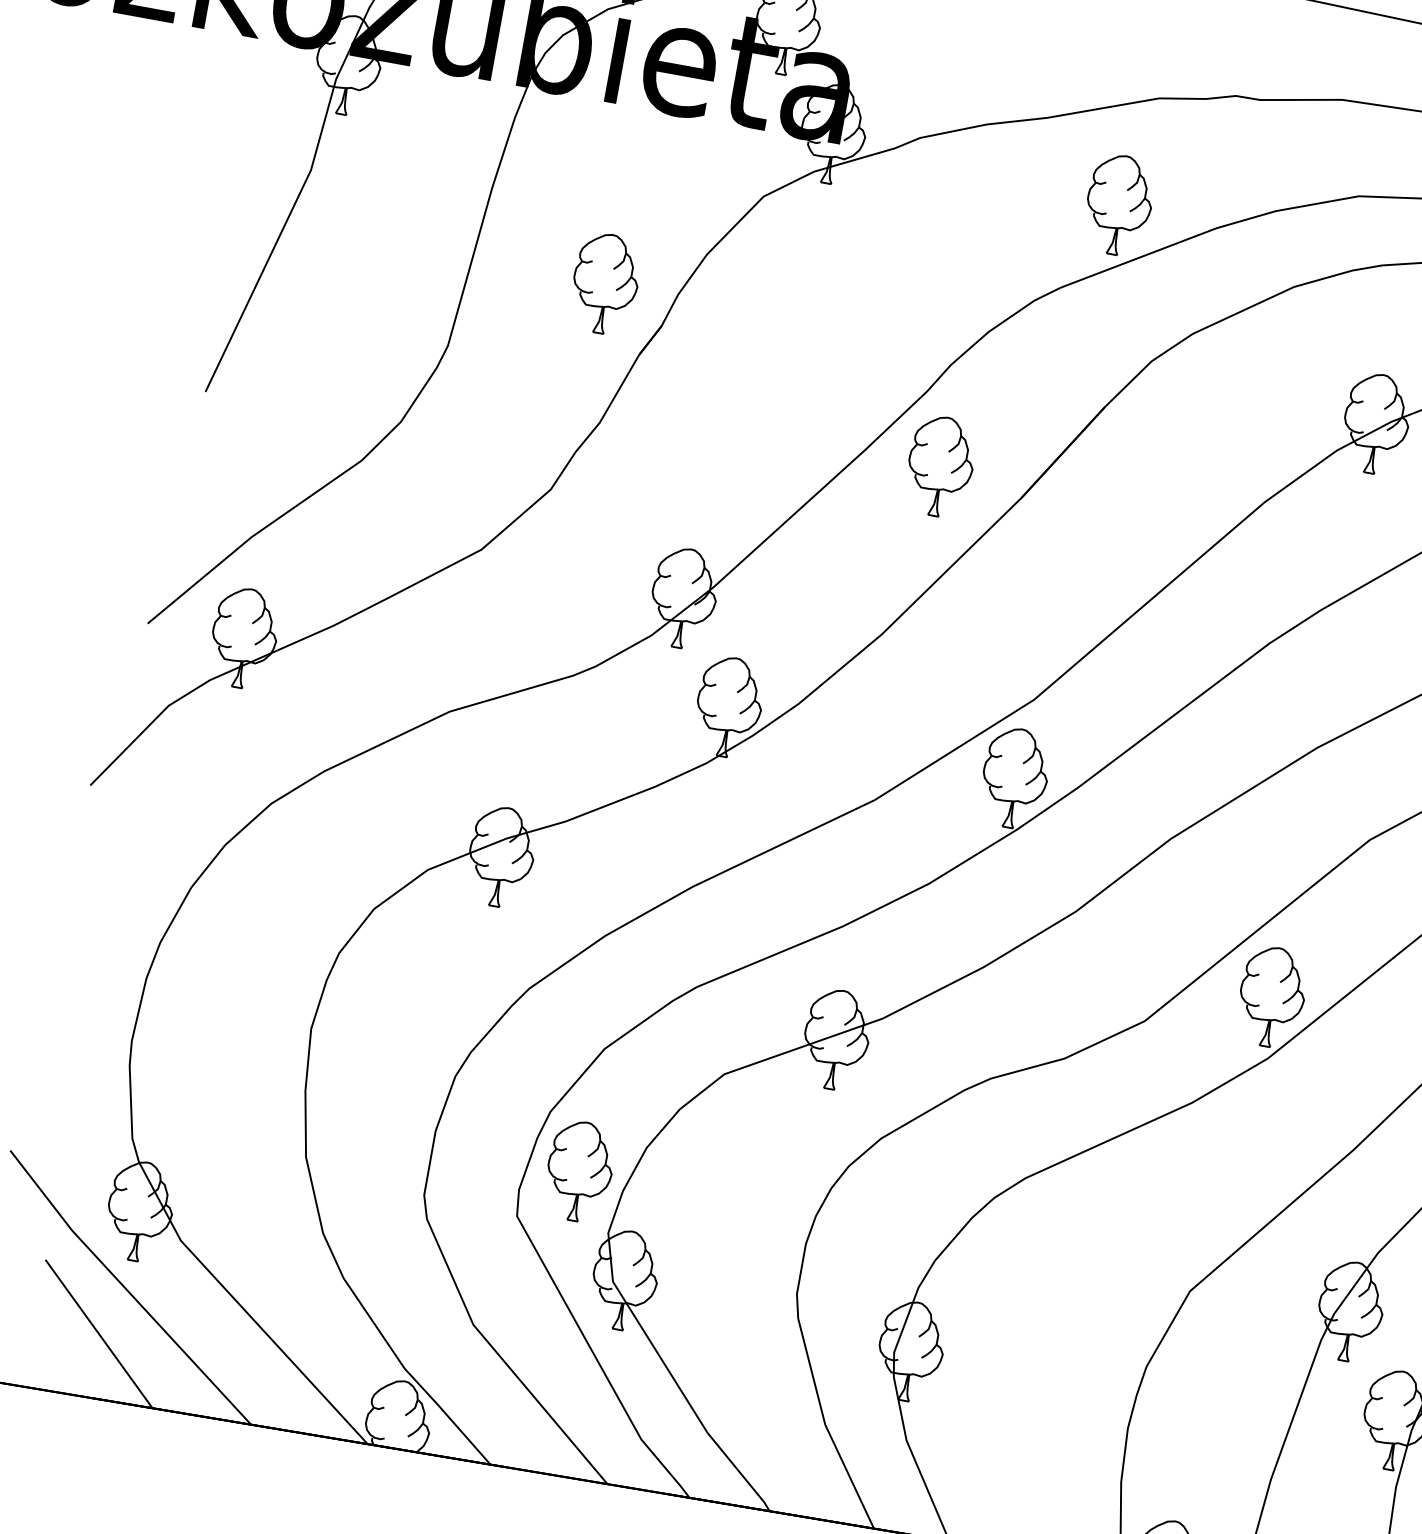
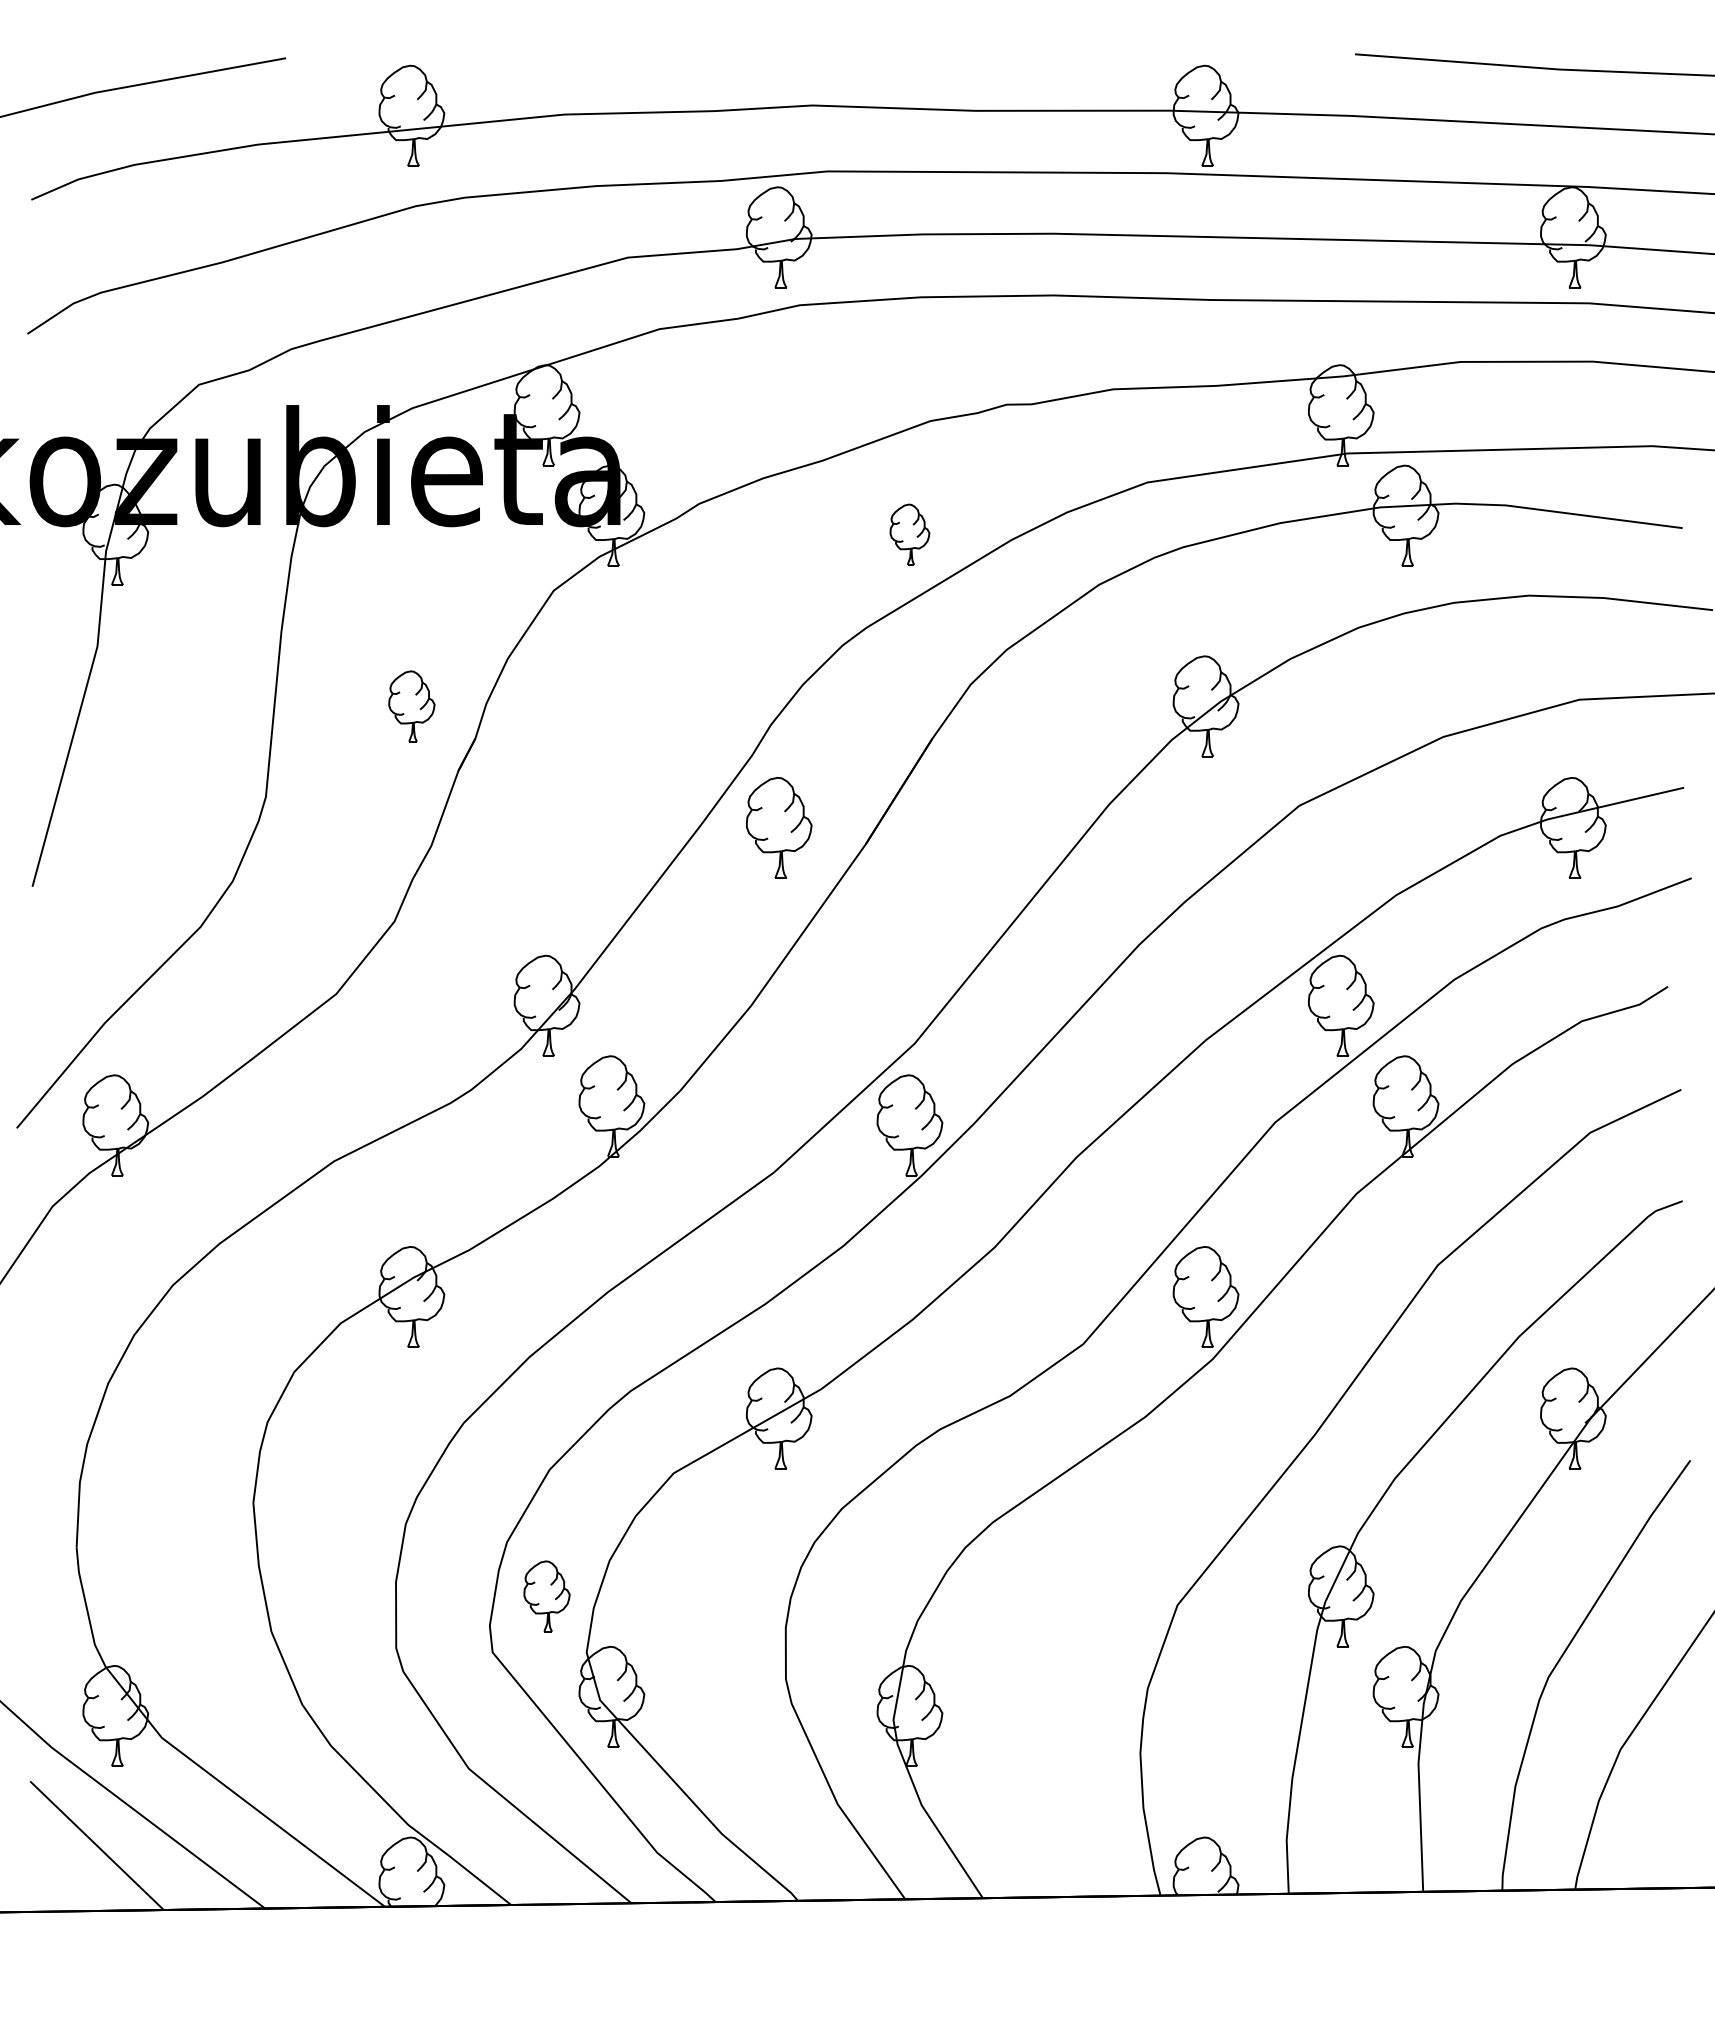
part: (1118, 204) -> (909, 534), size x0.6
part: (605, 283) -> (411, 706), size x0.7
part: (579, 1171) -> (546, 1596), size x0.7

